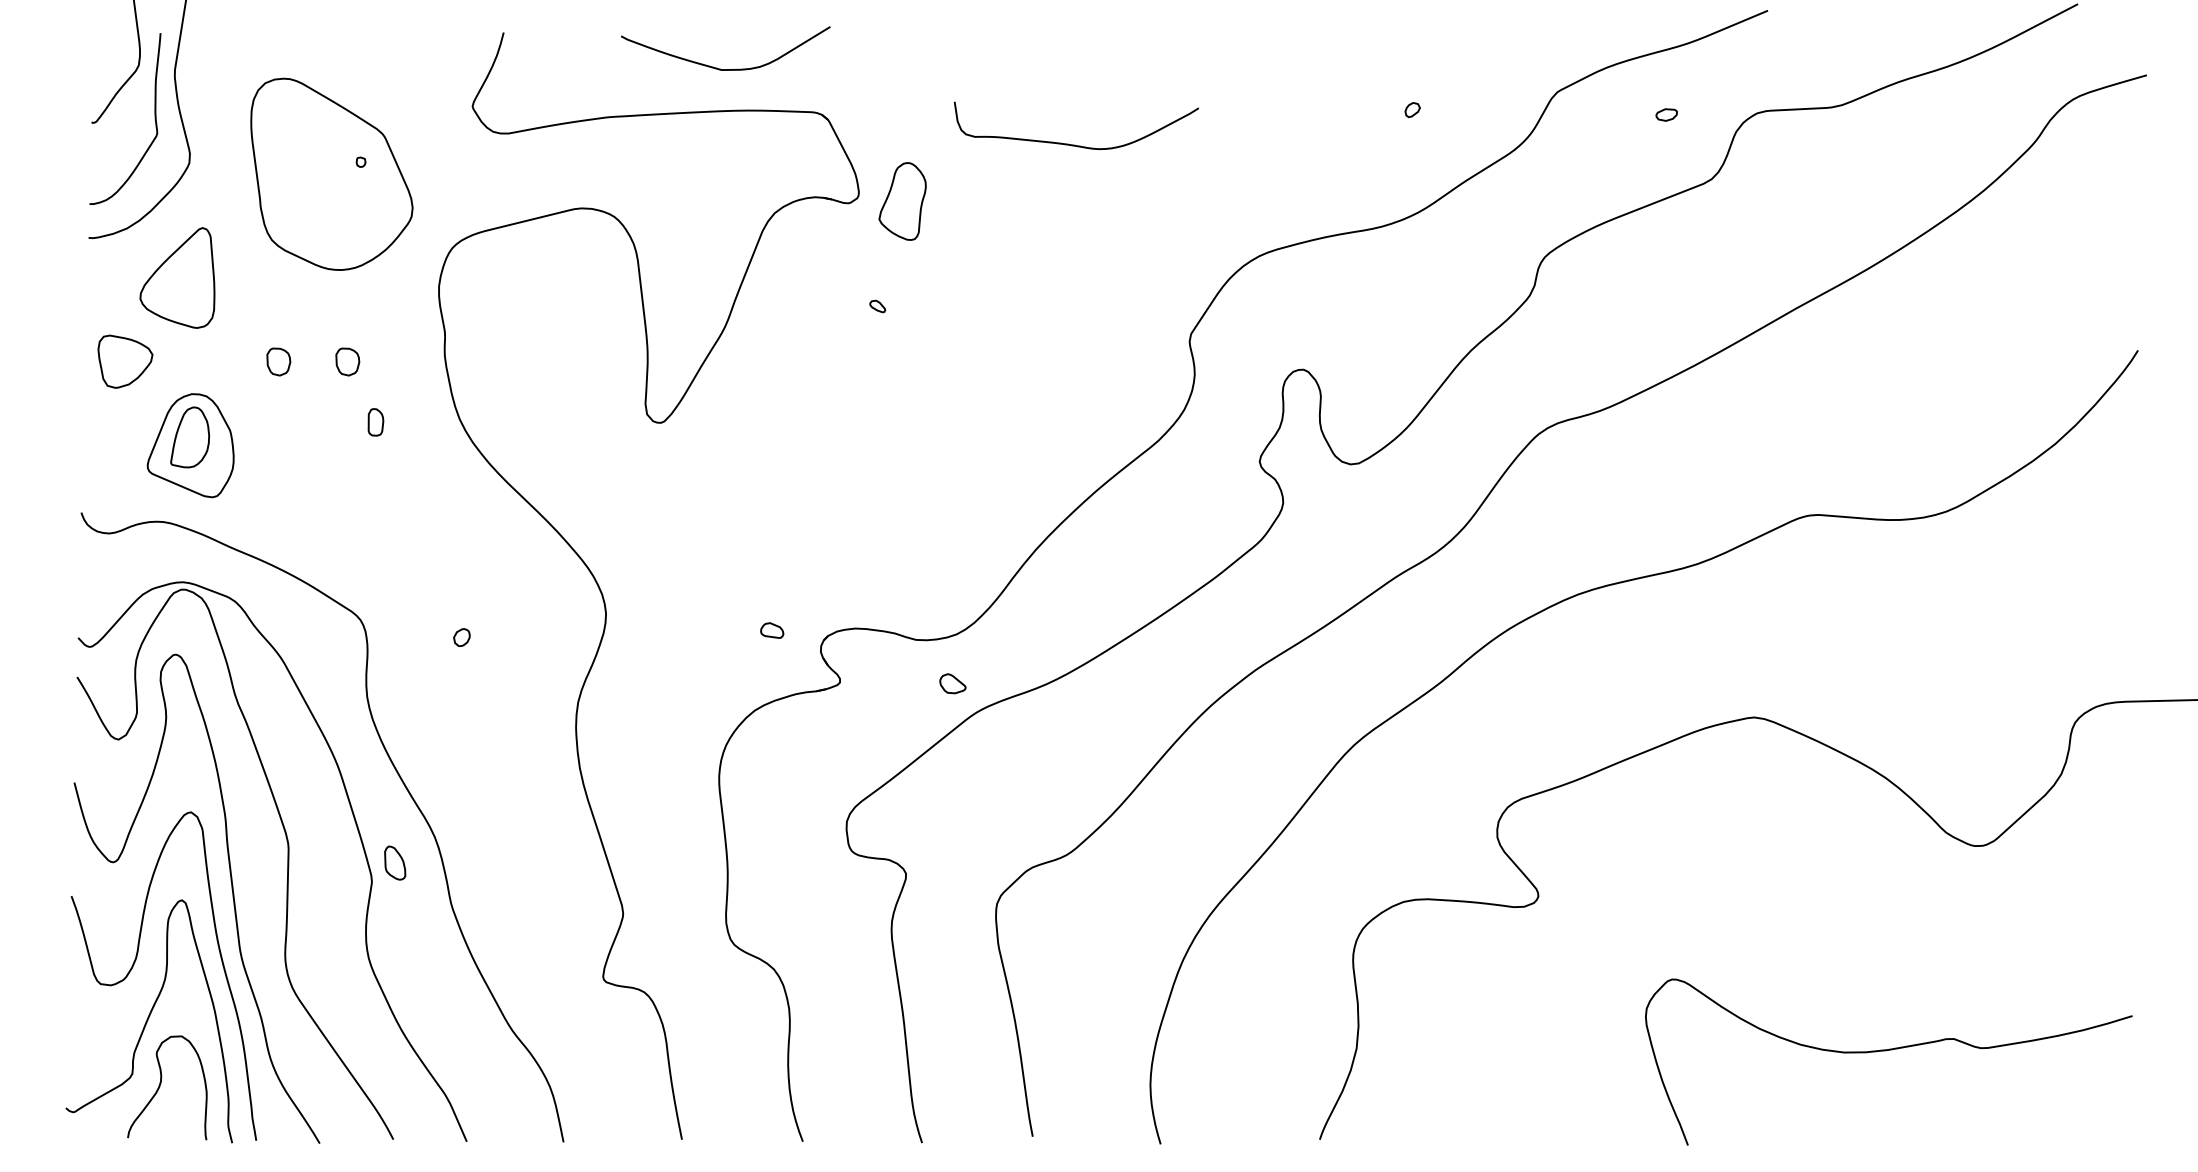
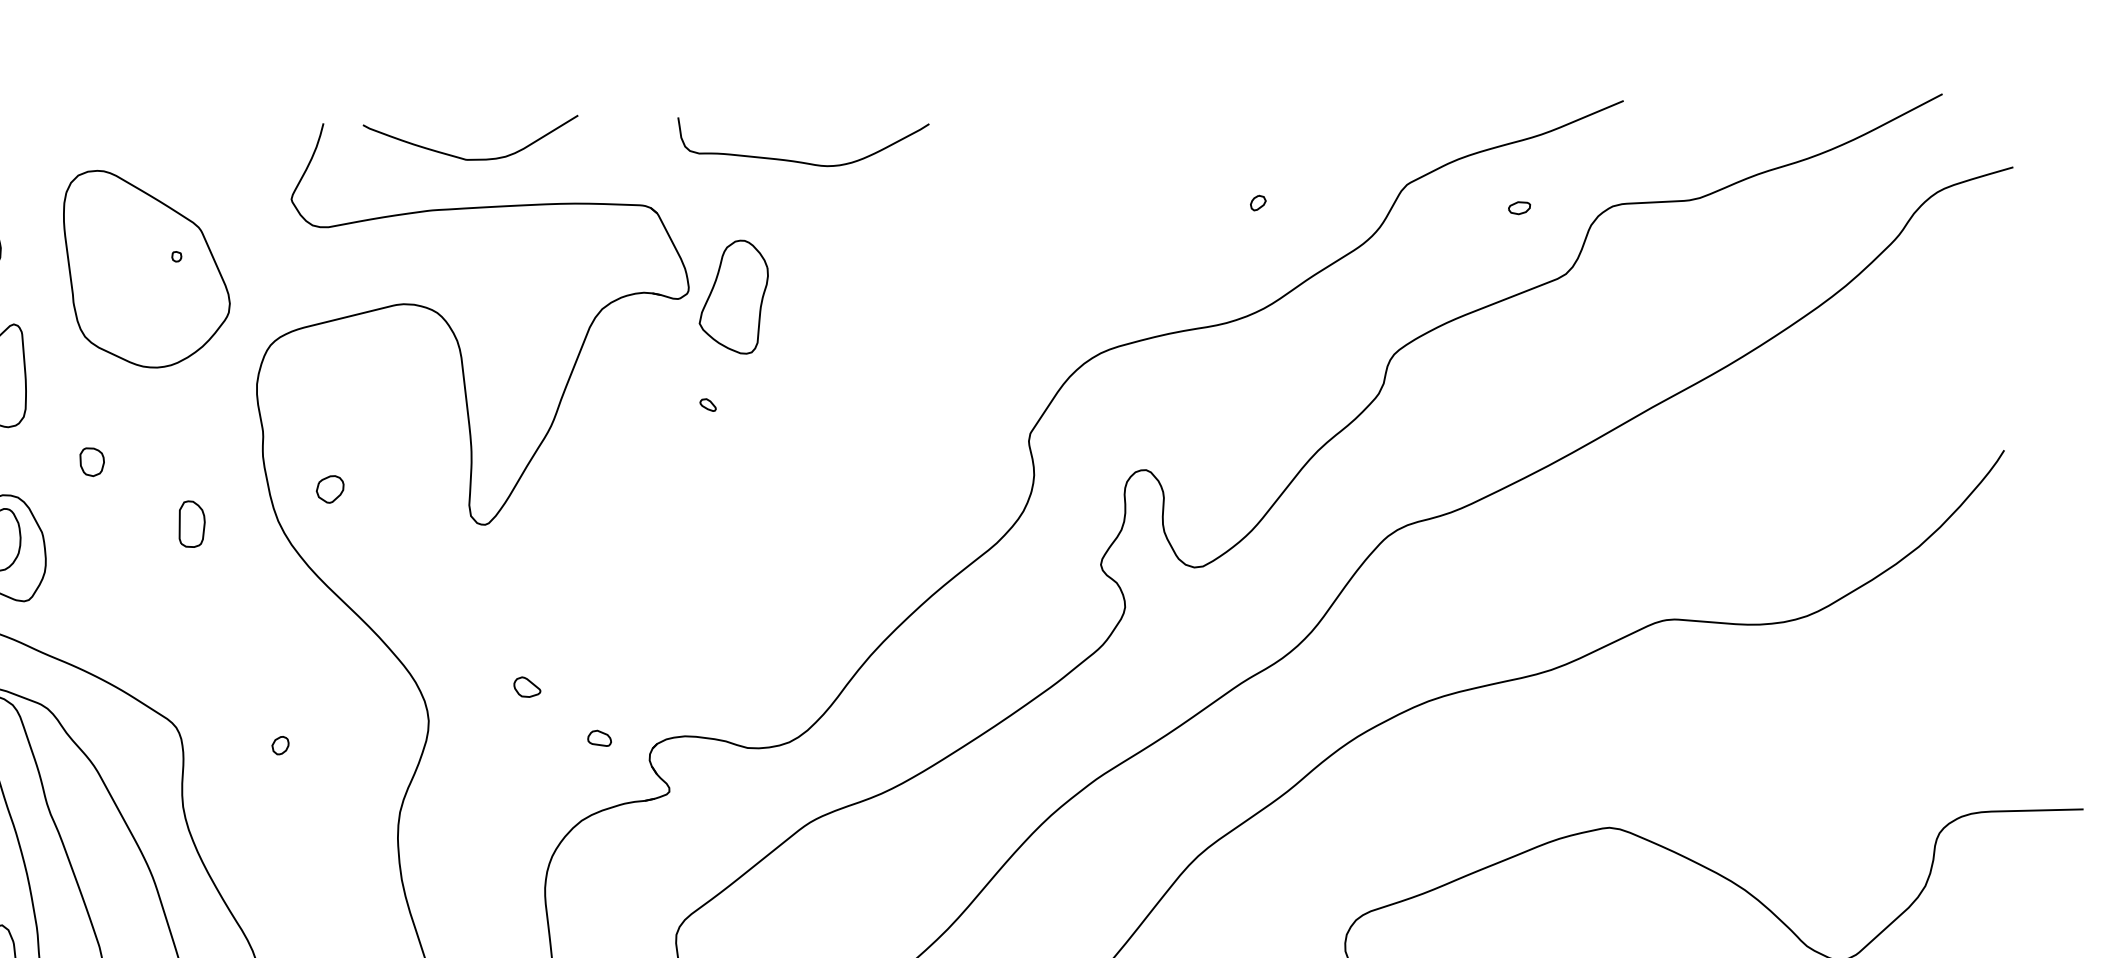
curve: (717, 67) -> (462, 157), moved
curve: (1074, 144) -> (801, 161), moved
part: (902, 201) -> (733, 297), size x1.43
part: (347, 361) -> (162, 461), removed
part: (510, 388) -> (330, 489), added
part: (375, 422) -> (191, 524), size x1.67
part: (952, 683) -> (526, 686), moved

